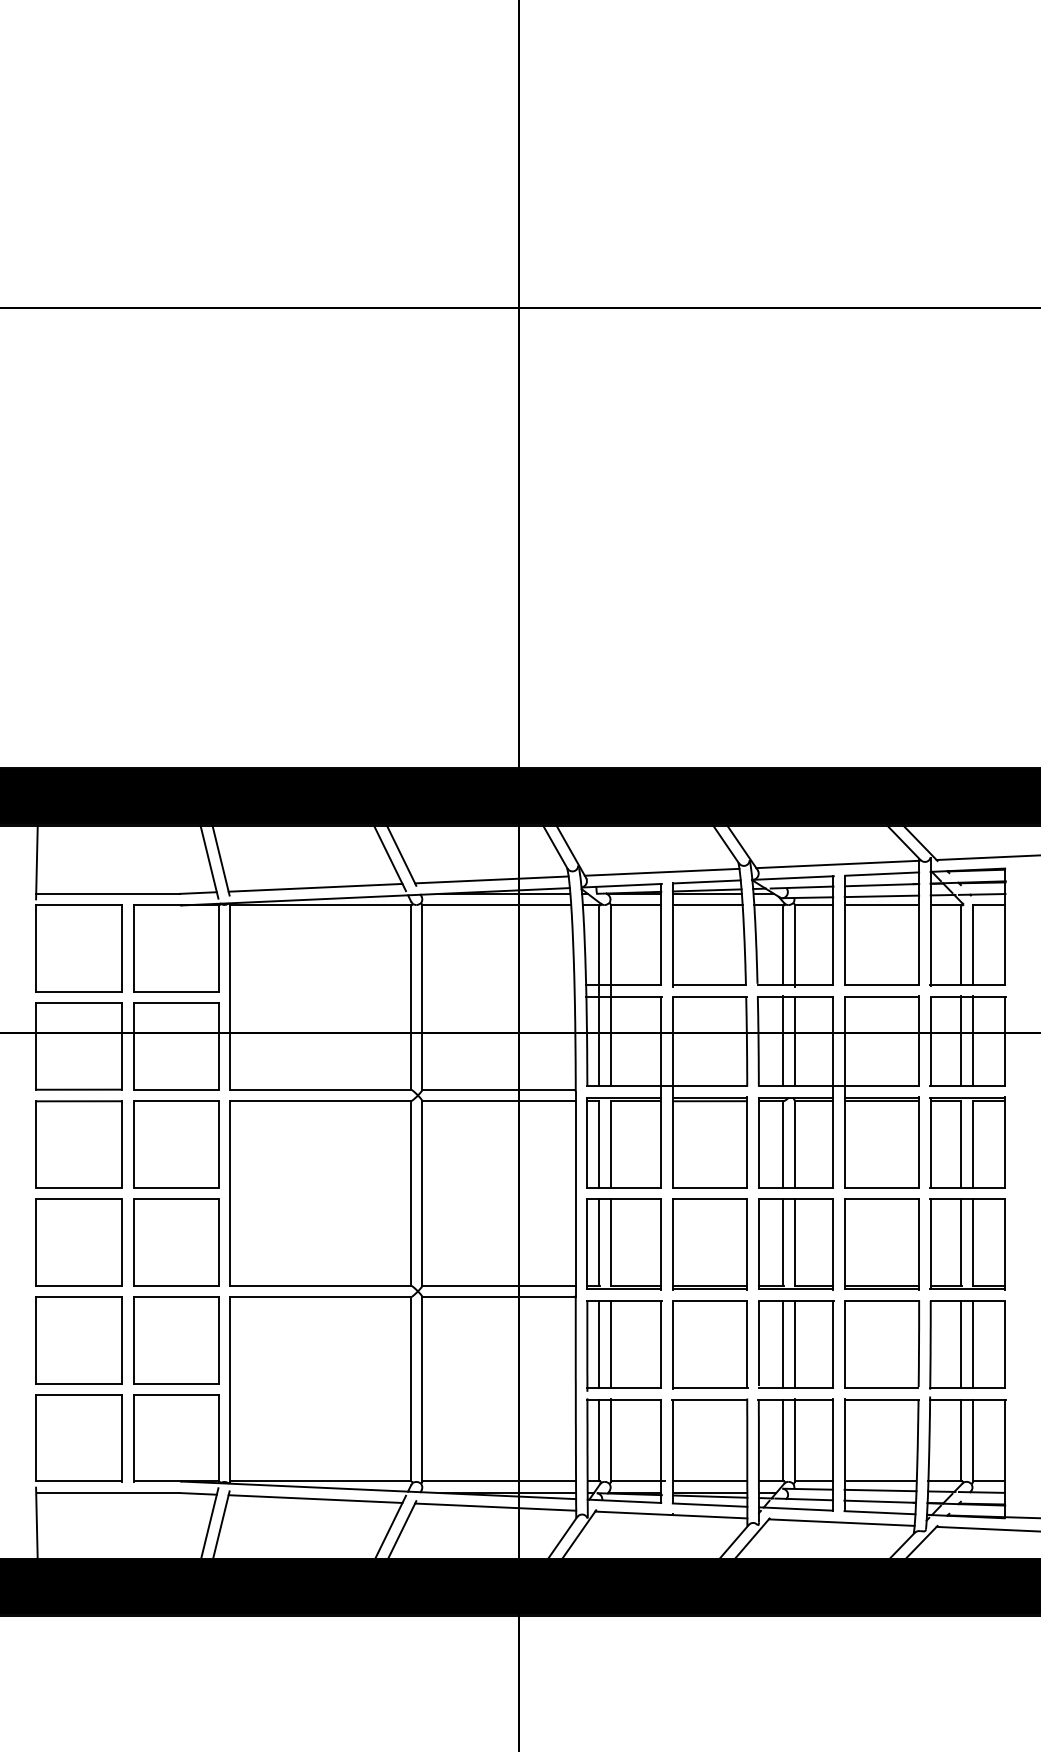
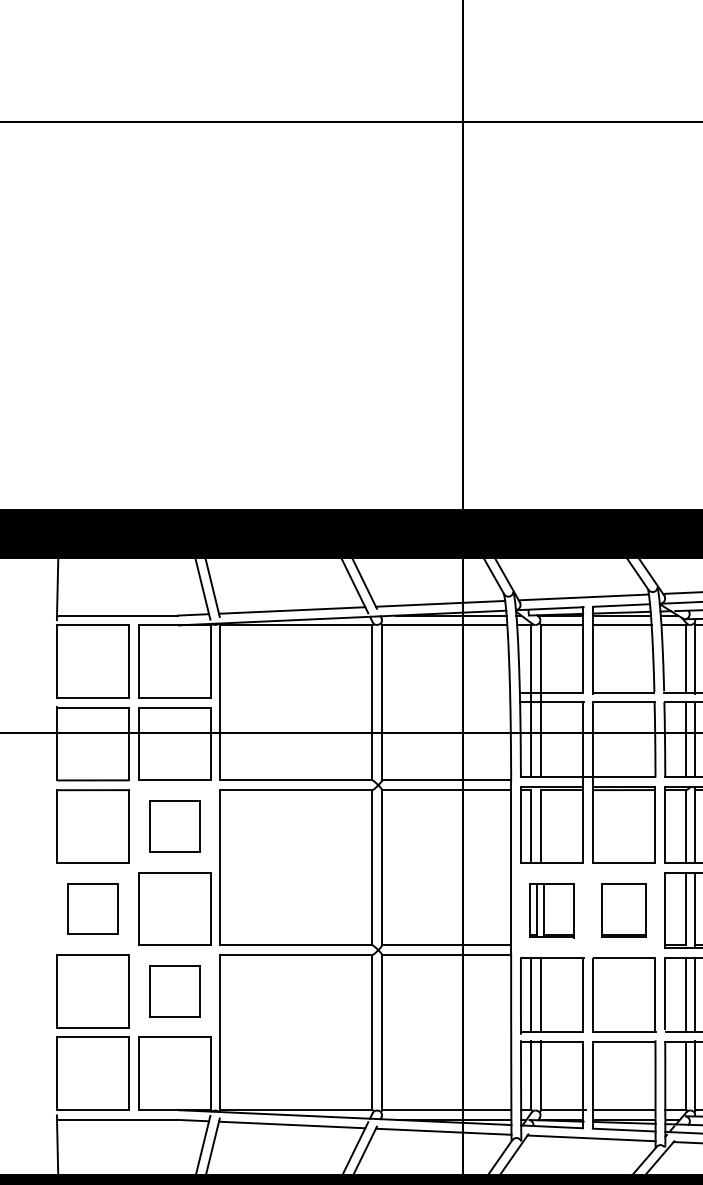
part: (176, 1144) -> (175, 826), size x0.7
part: (78, 1242) -> (92, 909), size x0.7
part: (623, 1244) -> (551, 910), size x0.7
part: (709, 1244) -> (623, 910), size x0.7
part: (176, 1340) -> (175, 991), size x0.7

